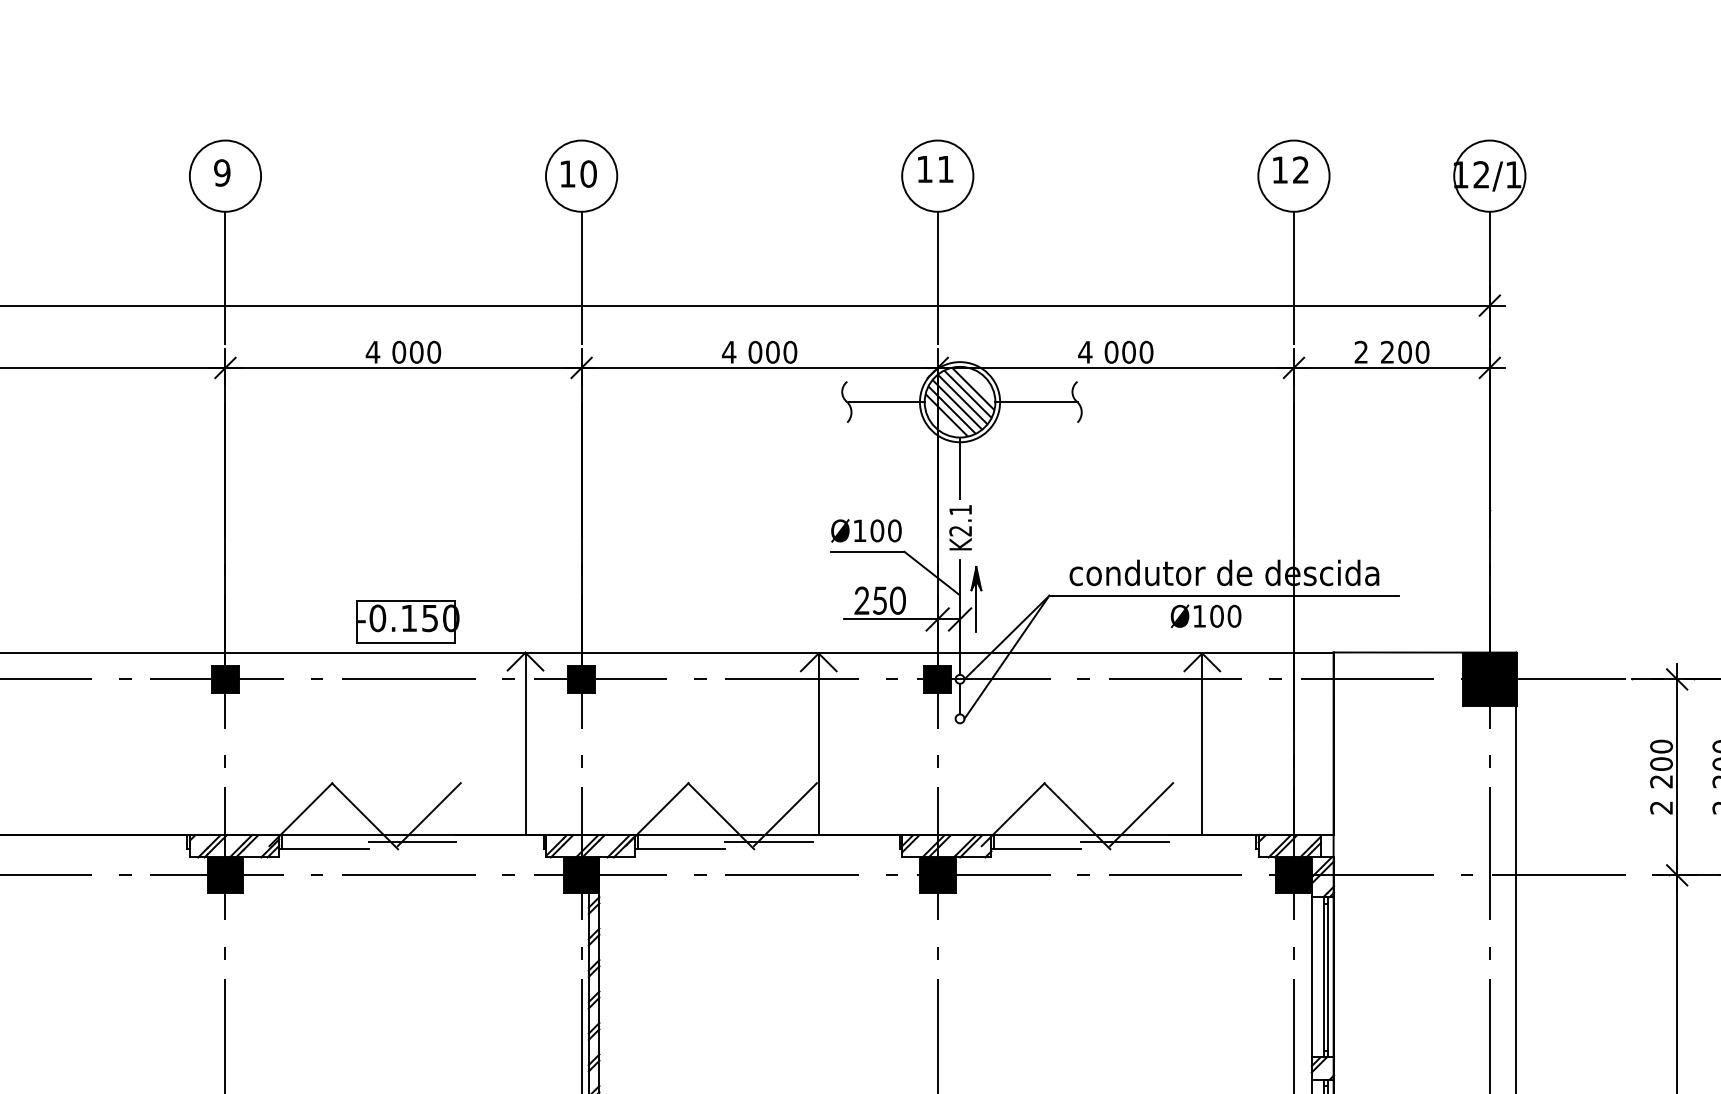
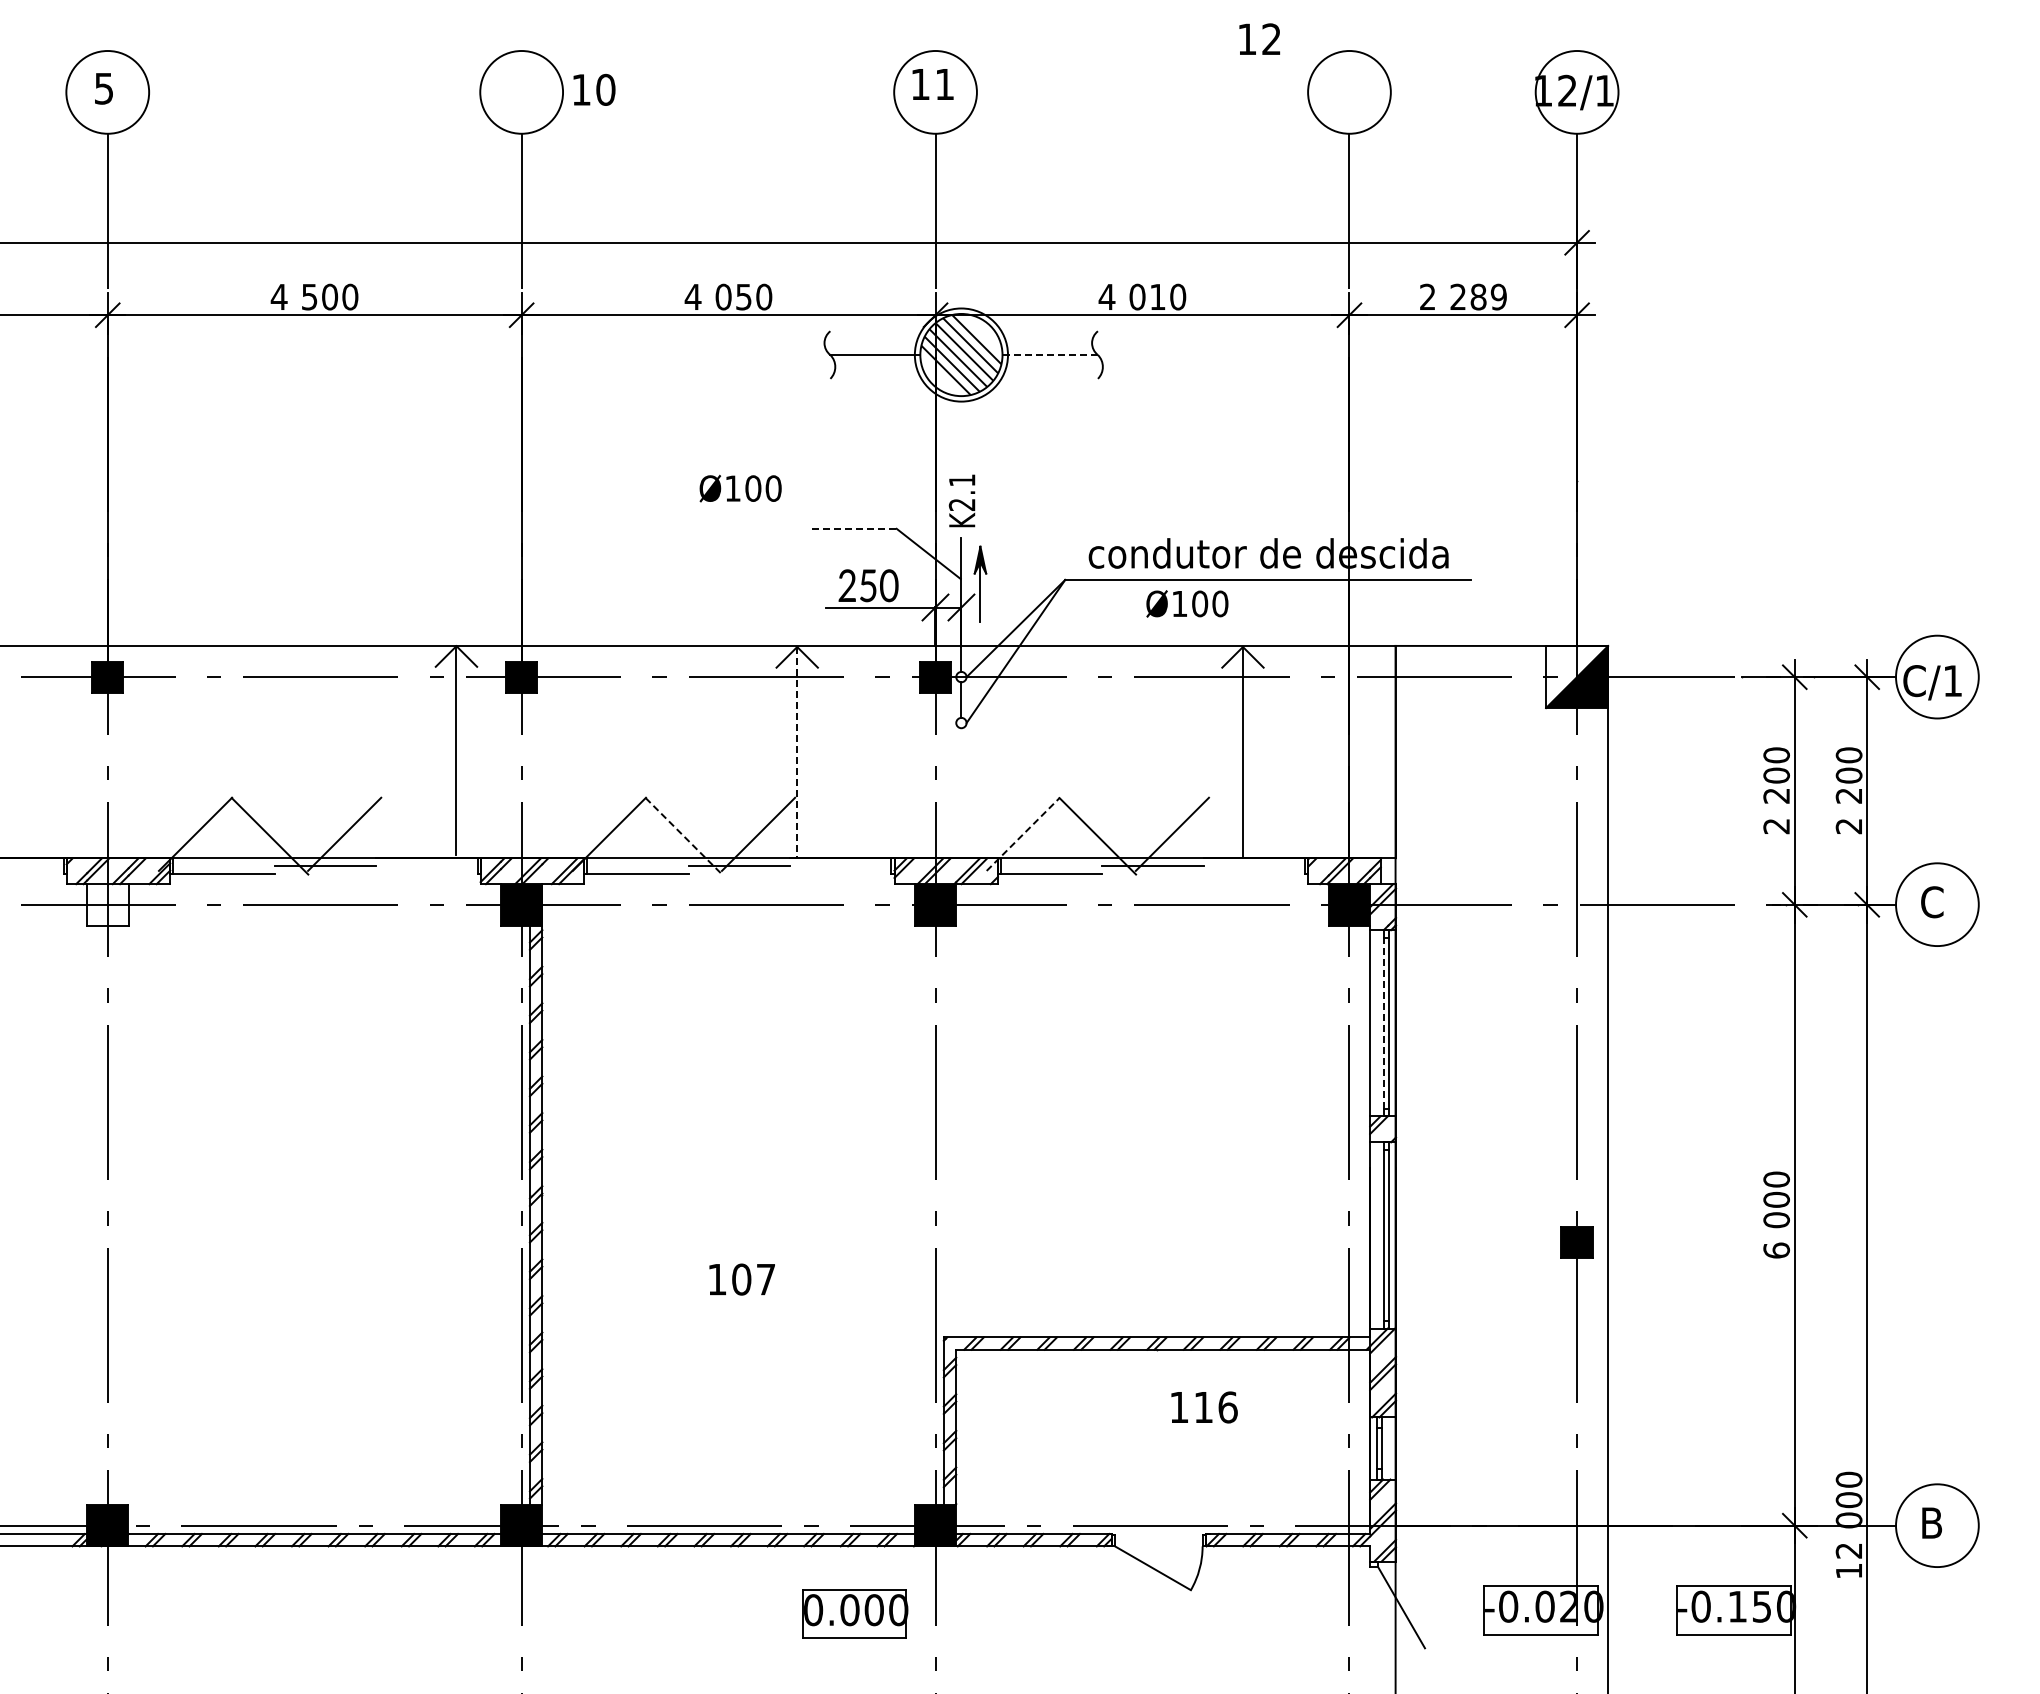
text: (1290, 169) -> (1259, 38), moved
text: (221, 172) -> (103, 88), 9 -> 5
text: (578, 173) -> (594, 89), moved
text: (399, 351) -> (309, 296), 000 -> 500
text: (772, 351) -> (743, 296), 000 -> 050
text: (1128, 351) -> (1157, 296), 000 -> 010
text: (1413, 352) -> (1488, 297), 200 -> 289
line: (1036, 402) -> (1050, 355), solid -> dashed
line: (960, 467) -> (961, 431), removed
text: (866, 530) -> (740, 488), moved
line: (868, 551) -> (854, 528), solid -> dashed
text: (1206, 615) -> (1187, 603), moved
part: (407, 622) -> (319, 610), removed
fill: (1490, 679) -> (1577, 677), removed
line: (818, 744) -> (797, 752), solid -> dashed
line: (1013, 814) -> (1023, 834), solid -> dashed
line: (721, 816) -> (684, 836), solid -> dashed
fill: (225, 874) -> (107, 904), removed
line: (1324, 976) -> (1384, 1022), solid -> dashed

